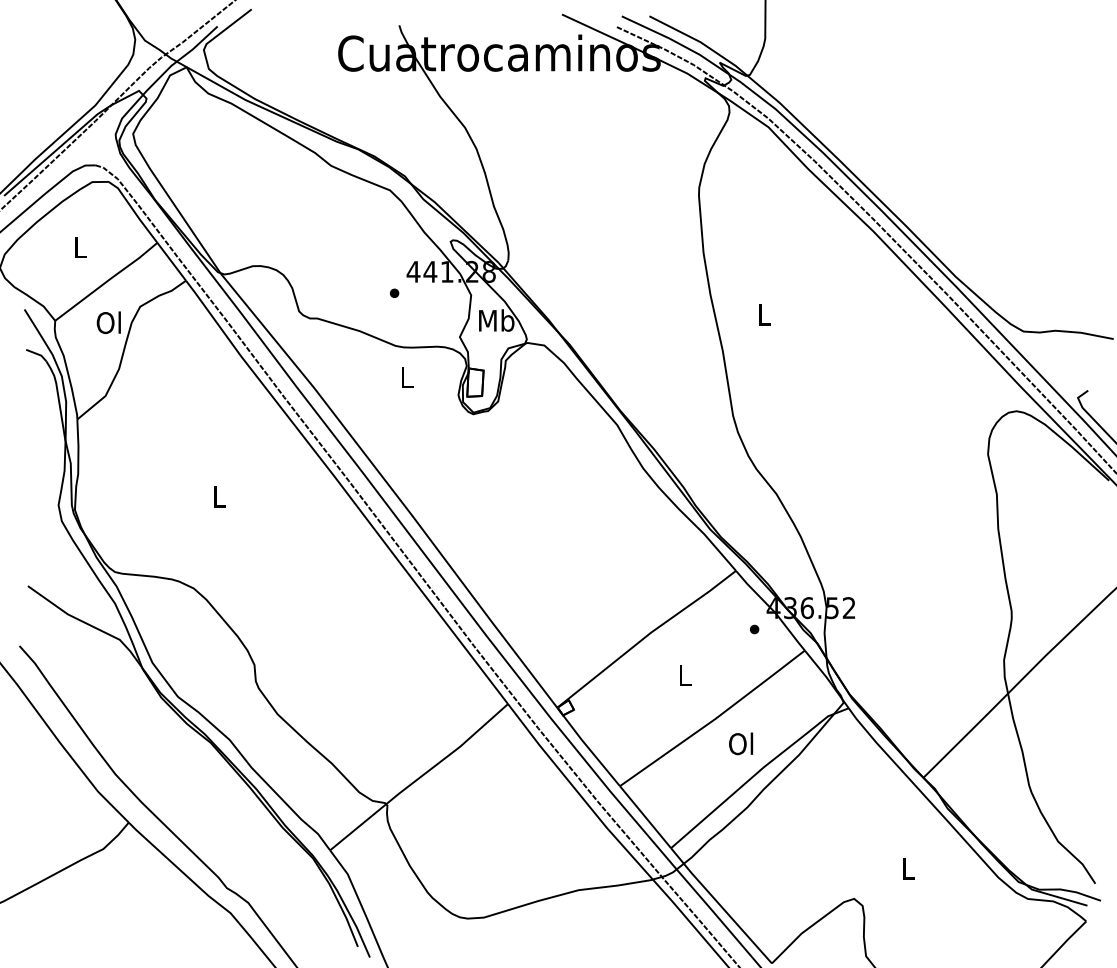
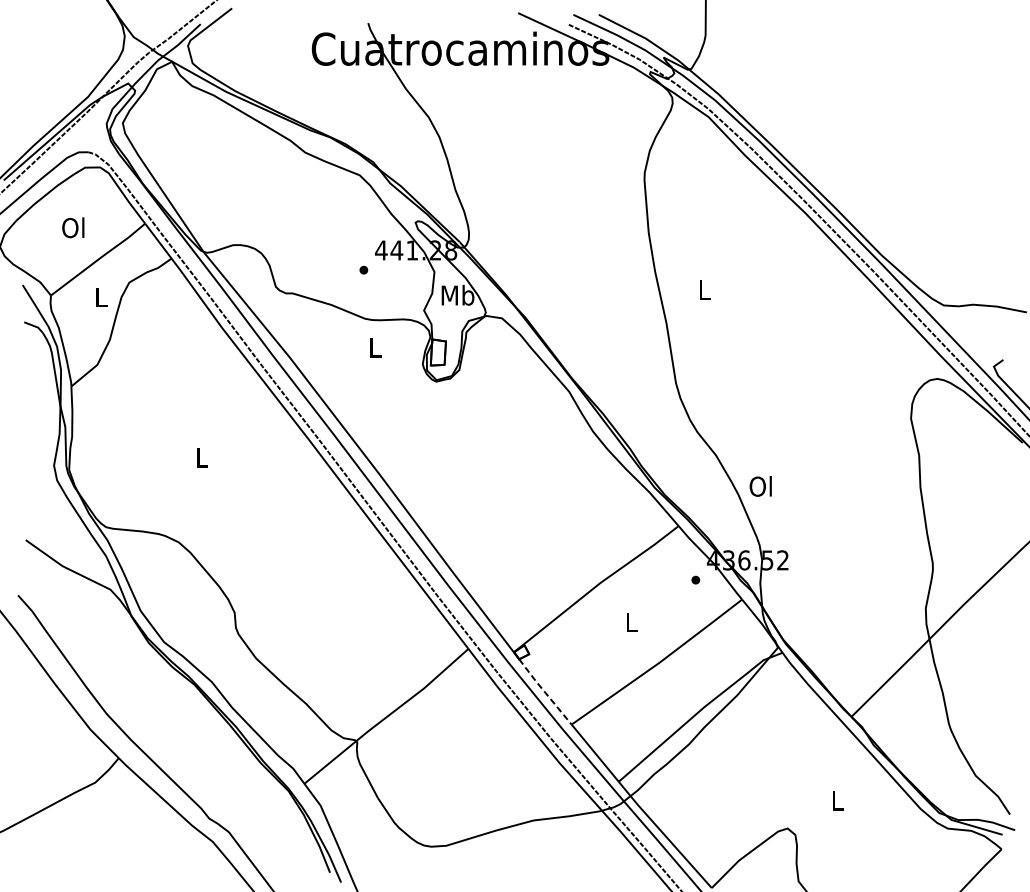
text: (79, 247) -> (73, 227), L -> Ol
text: (108, 322) -> (100, 297), Ol -> L
text: (741, 743) -> (761, 486), moved
line: (591, 751) -> (545, 692), solid -> dashed

